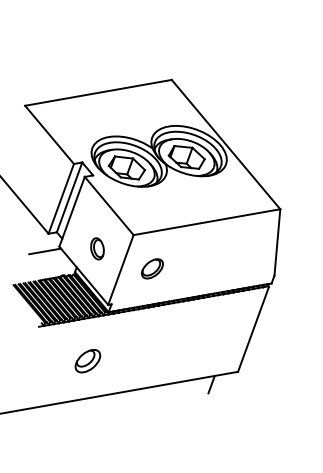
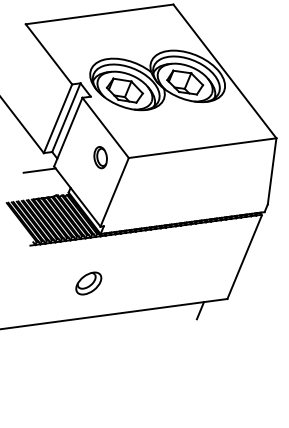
part: (97, 248) -> (100, 157), moved
part: (152, 268) -> (146, 192), removed
part: (87, 361) -> (88, 283), moved

